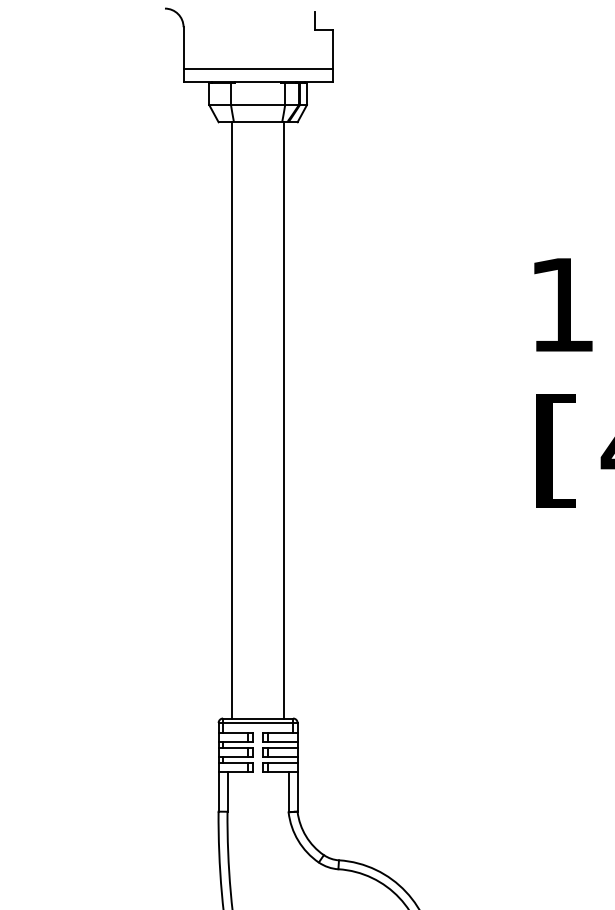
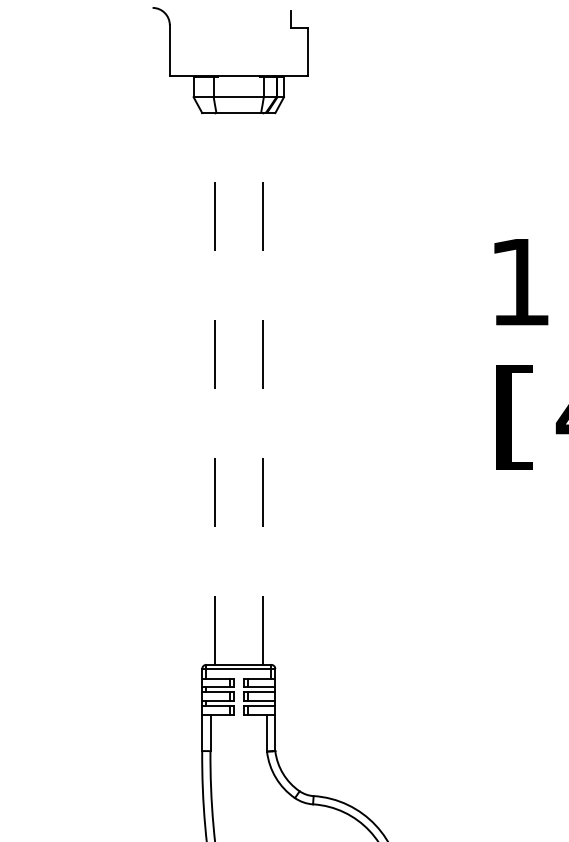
line: (257, 68) -> (238, 63), removed
line: (232, 419) -> (215, 388), solid -> dashed
line: (284, 419) -> (263, 388), solid -> dashed

